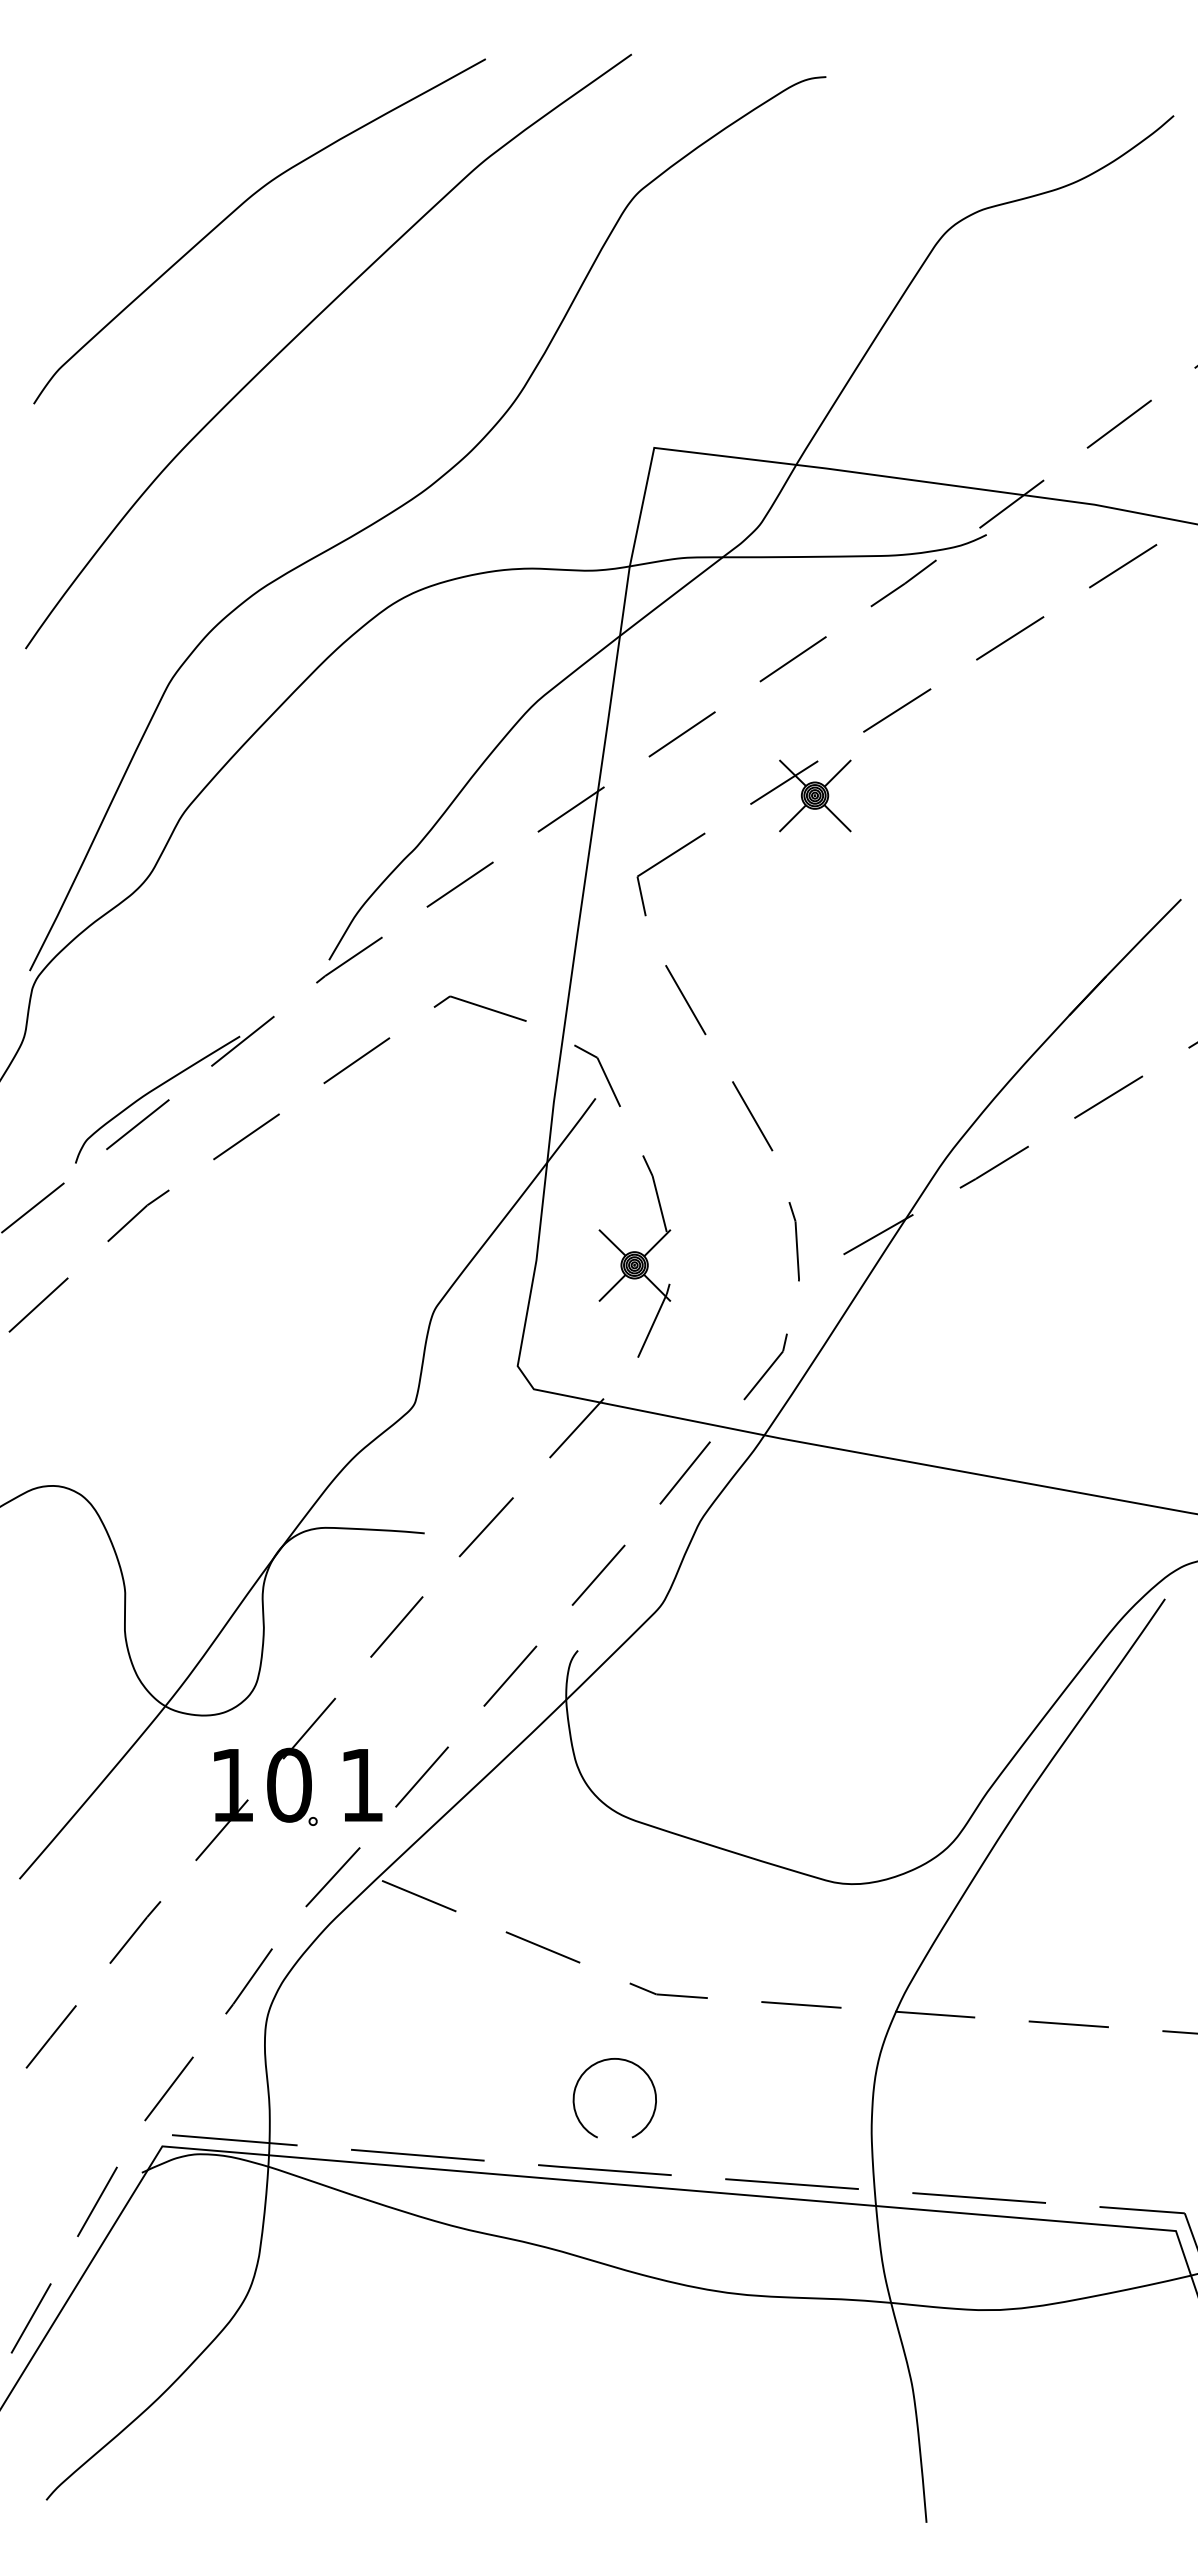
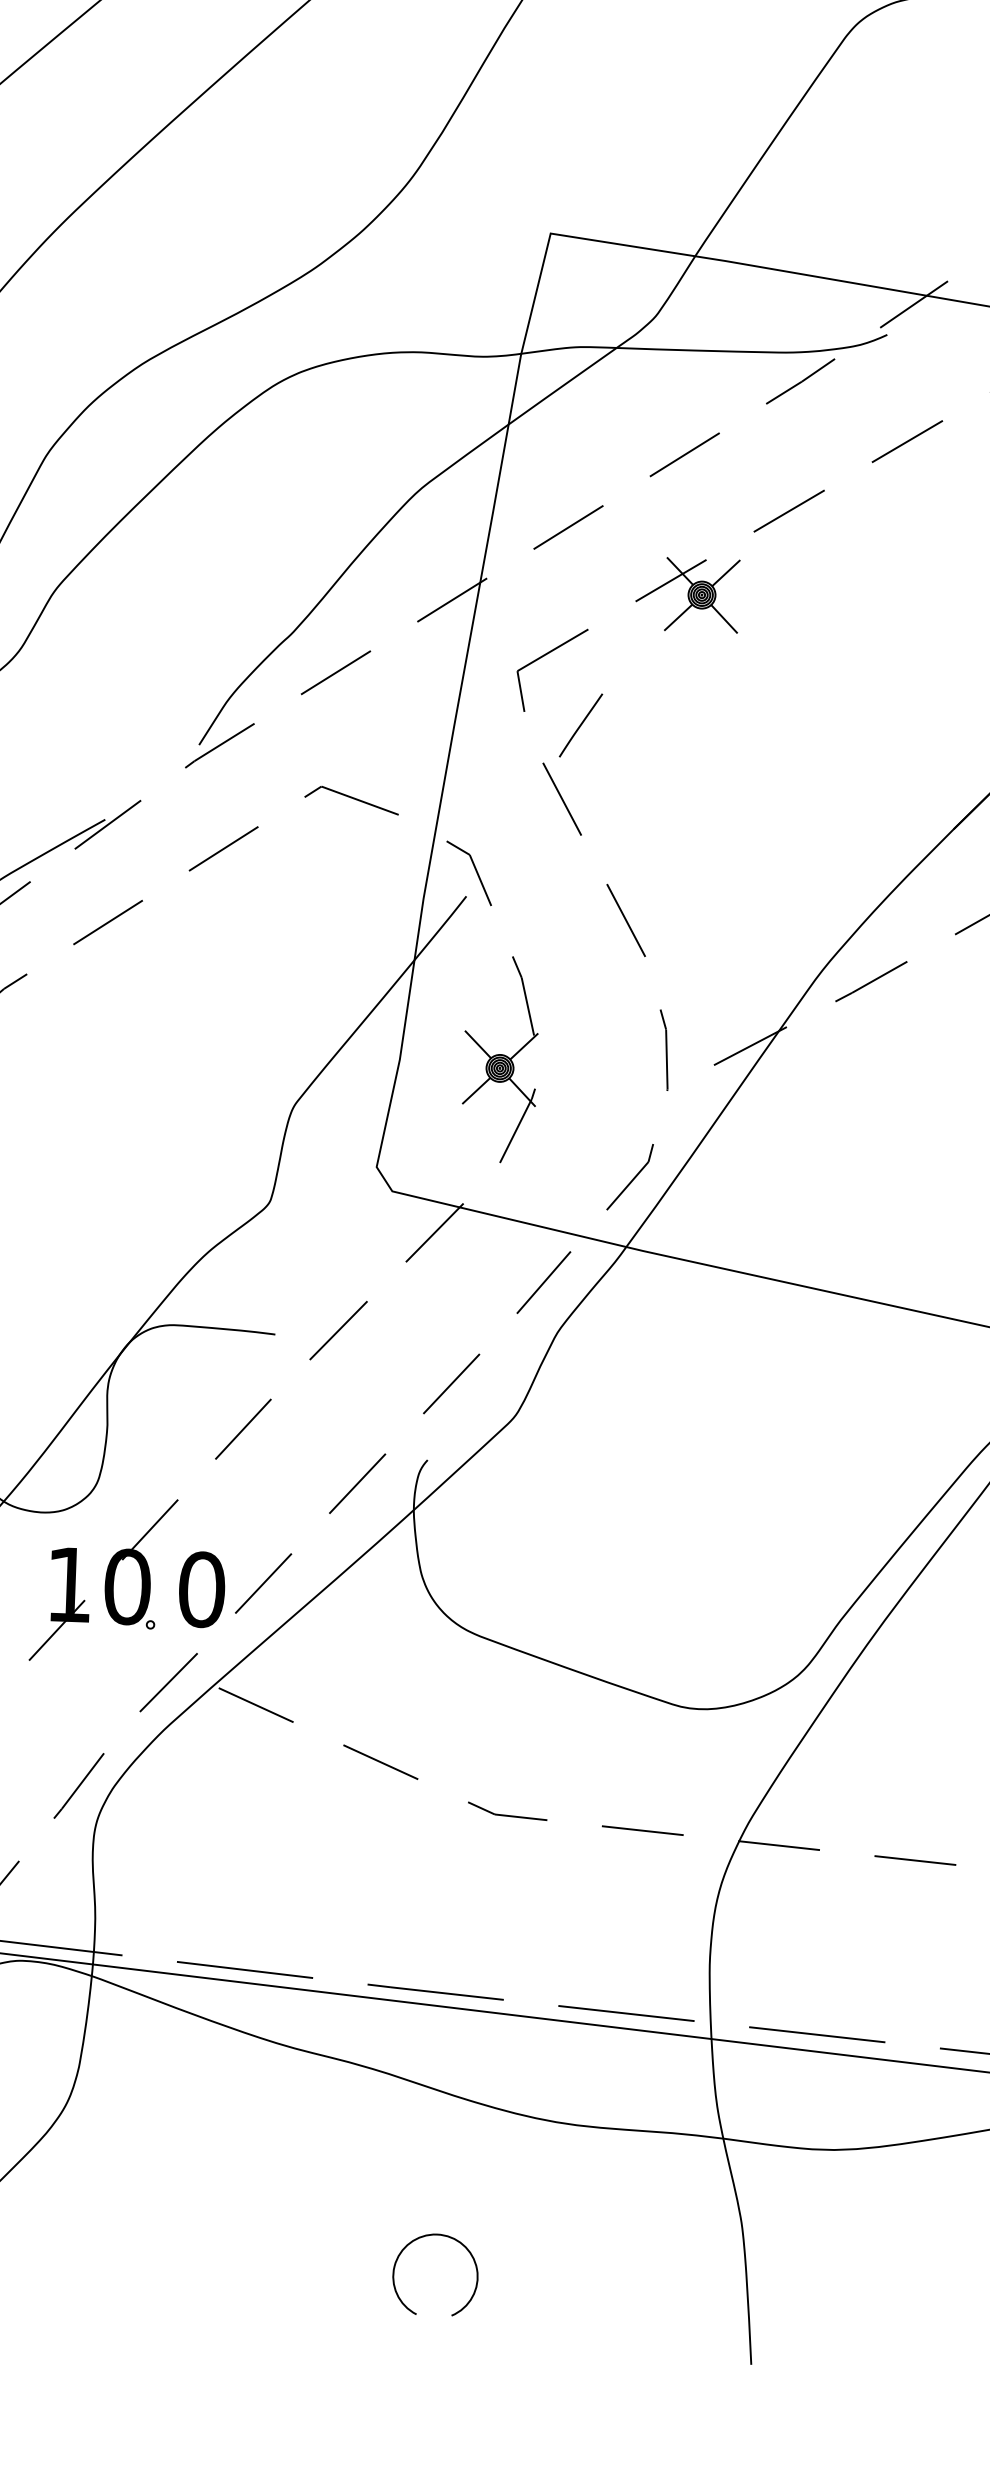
line: (701, 927) -> (581, 725), added
text: (361, 1784) -> (201, 1588), 1 -> 0
arc: (601, 2062) -> (423, 2237), moved

